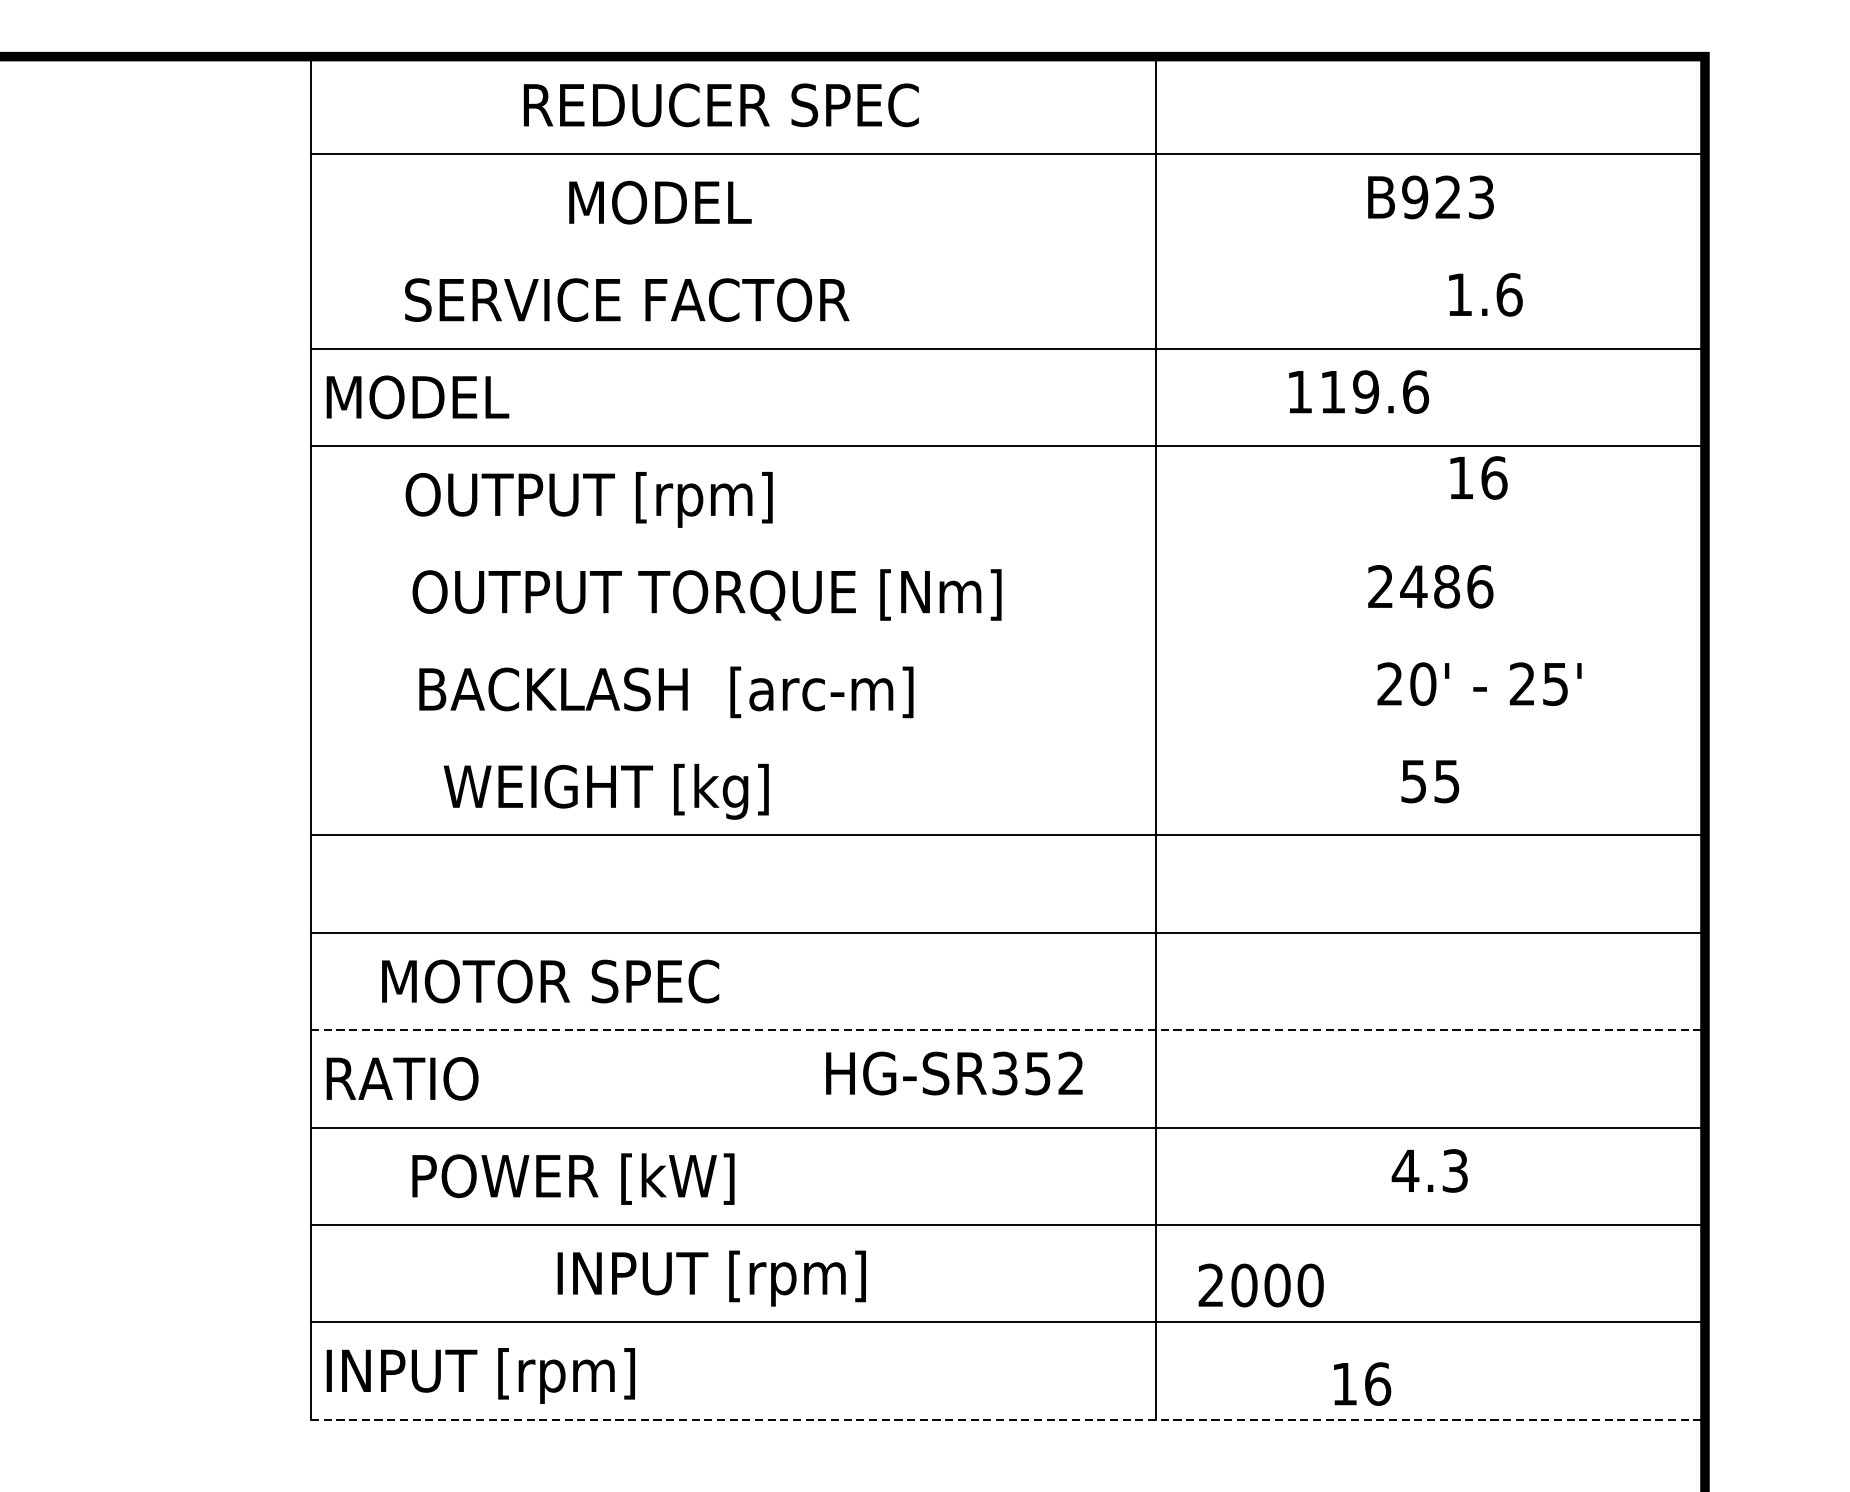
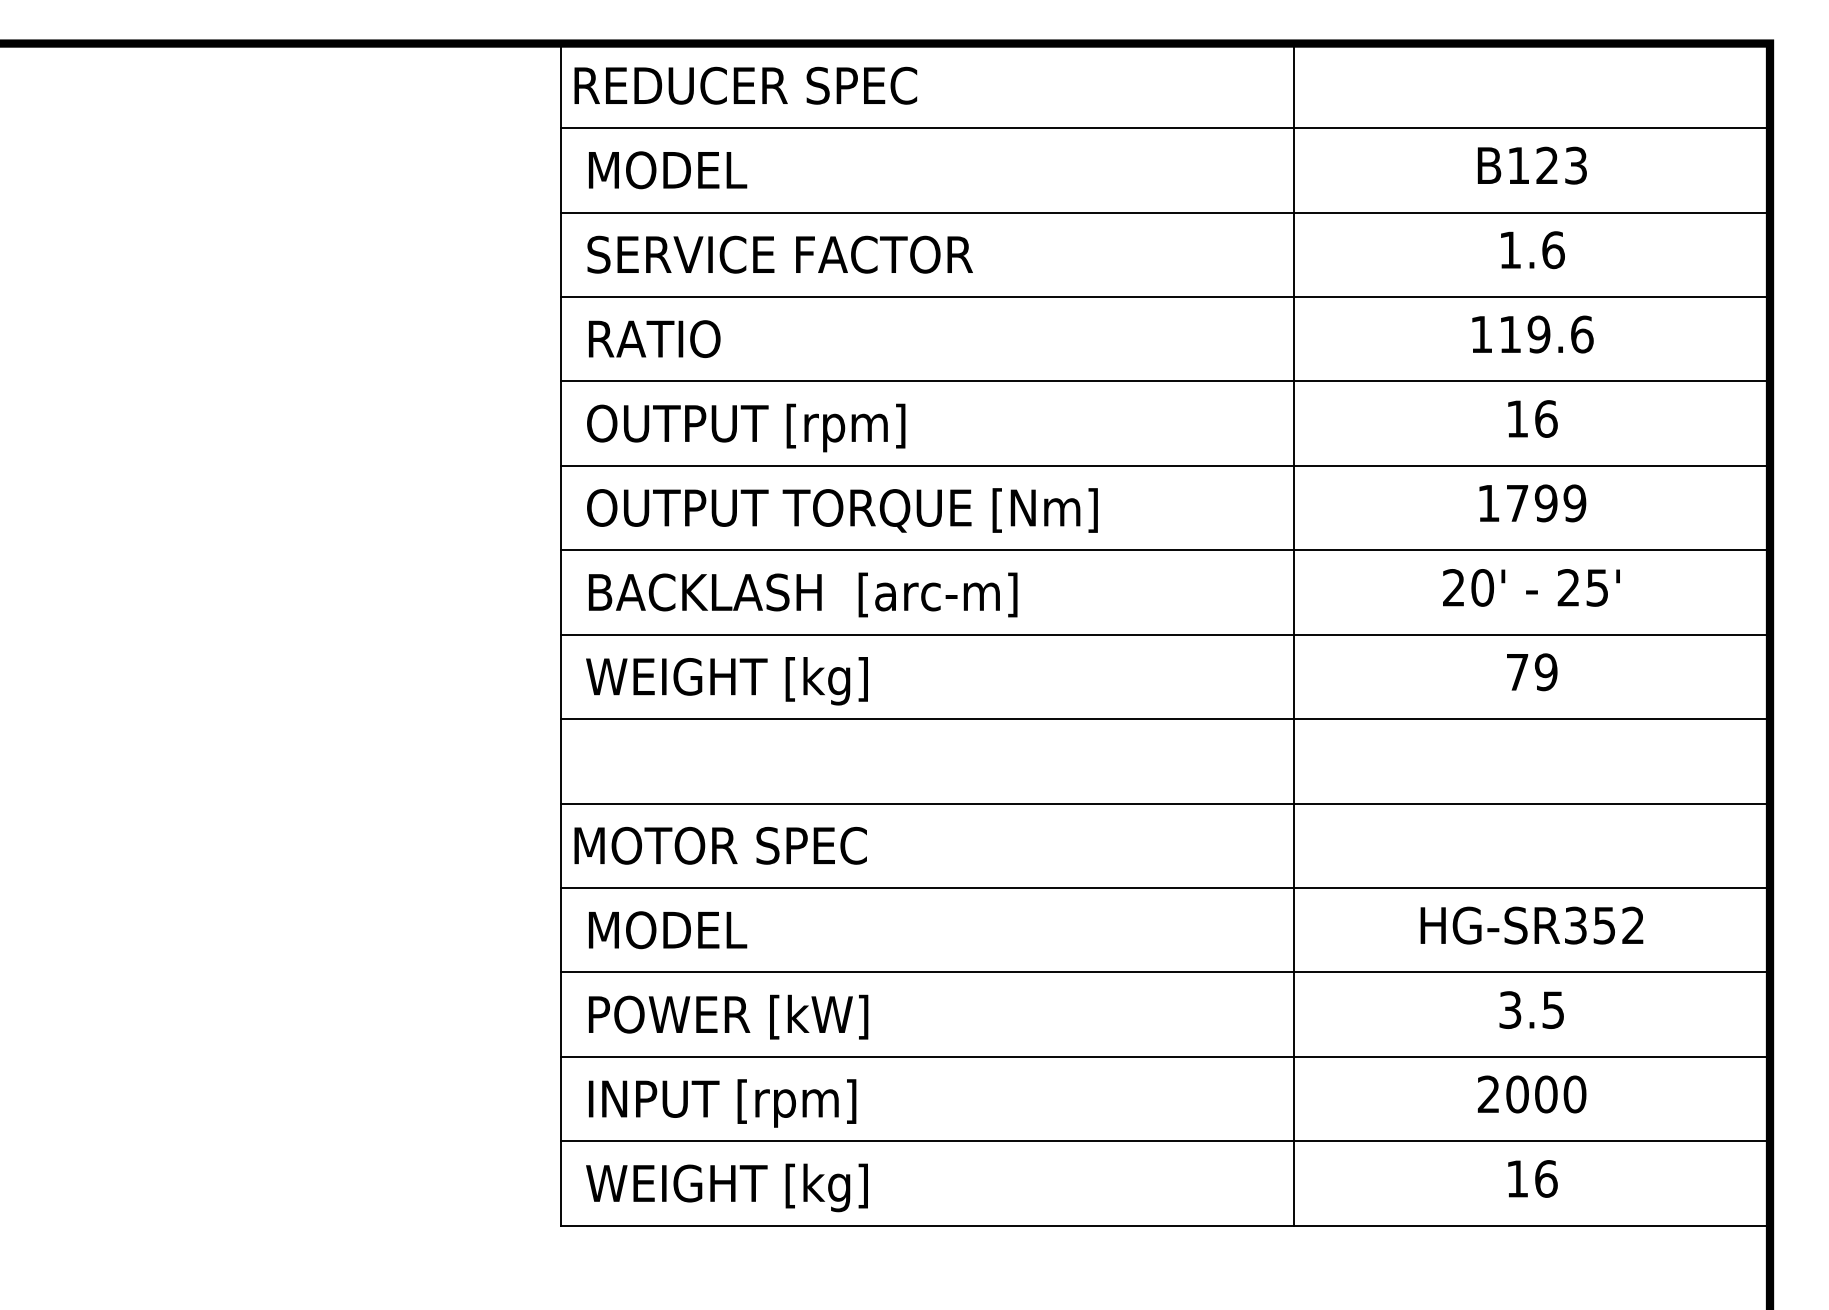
text: (720, 104) -> (745, 85), moved
text: (1415, 197) -> (1518, 165), B923 -> B123
text: (661, 202) -> (668, 170), moved
line: (1008, 251) -> (1165, 212), added
text: (1485, 295) -> (1532, 250), moved
text: (626, 299) -> (779, 254), moved
text: (1358, 392) -> (1532, 334), moved
text: (417, 397) -> (653, 339), MODEL -> RATIO
text: (1478, 477) -> (1532, 418), moved
text: (589, 499) -> (746, 427), moved
line: (1008, 543) -> (1165, 465), added
text: (1429, 586) -> (1531, 503), 2486 -> 1799
text: (707, 594) -> (842, 510), moved
line: (1008, 641) -> (1165, 550), added
text: (1479, 683) -> (1531, 587), moved
text: (666, 691) -> (803, 594), moved
line: (1008, 737) -> (1165, 634), added
text: (1429, 781) -> (1531, 672), 55 -> 79
text: (605, 792) -> (726, 681), moved
text: (550, 981) -> (720, 845), moved
line: (1008, 1029) -> (1165, 887), dashed -> solid
text: (953, 1073) -> (1531, 925), moved
text: (425, 1079) -> (660, 930), RATIO -> MODEL
text: (1429, 1170) -> (1531, 1009), 4.3 -> 3.5
text: (573, 1178) -> (728, 1016), moved
text: (711, 1278) -> (722, 1103), moved
text: (1260, 1285) -> (1531, 1094), moved
text: (494, 1375) -> (720, 1187), INPUT [rpm] -> WEIGHT [kg]
text: (1361, 1383) -> (1532, 1178), moved
line: (1008, 1419) -> (1165, 1225), dashed -> solid

